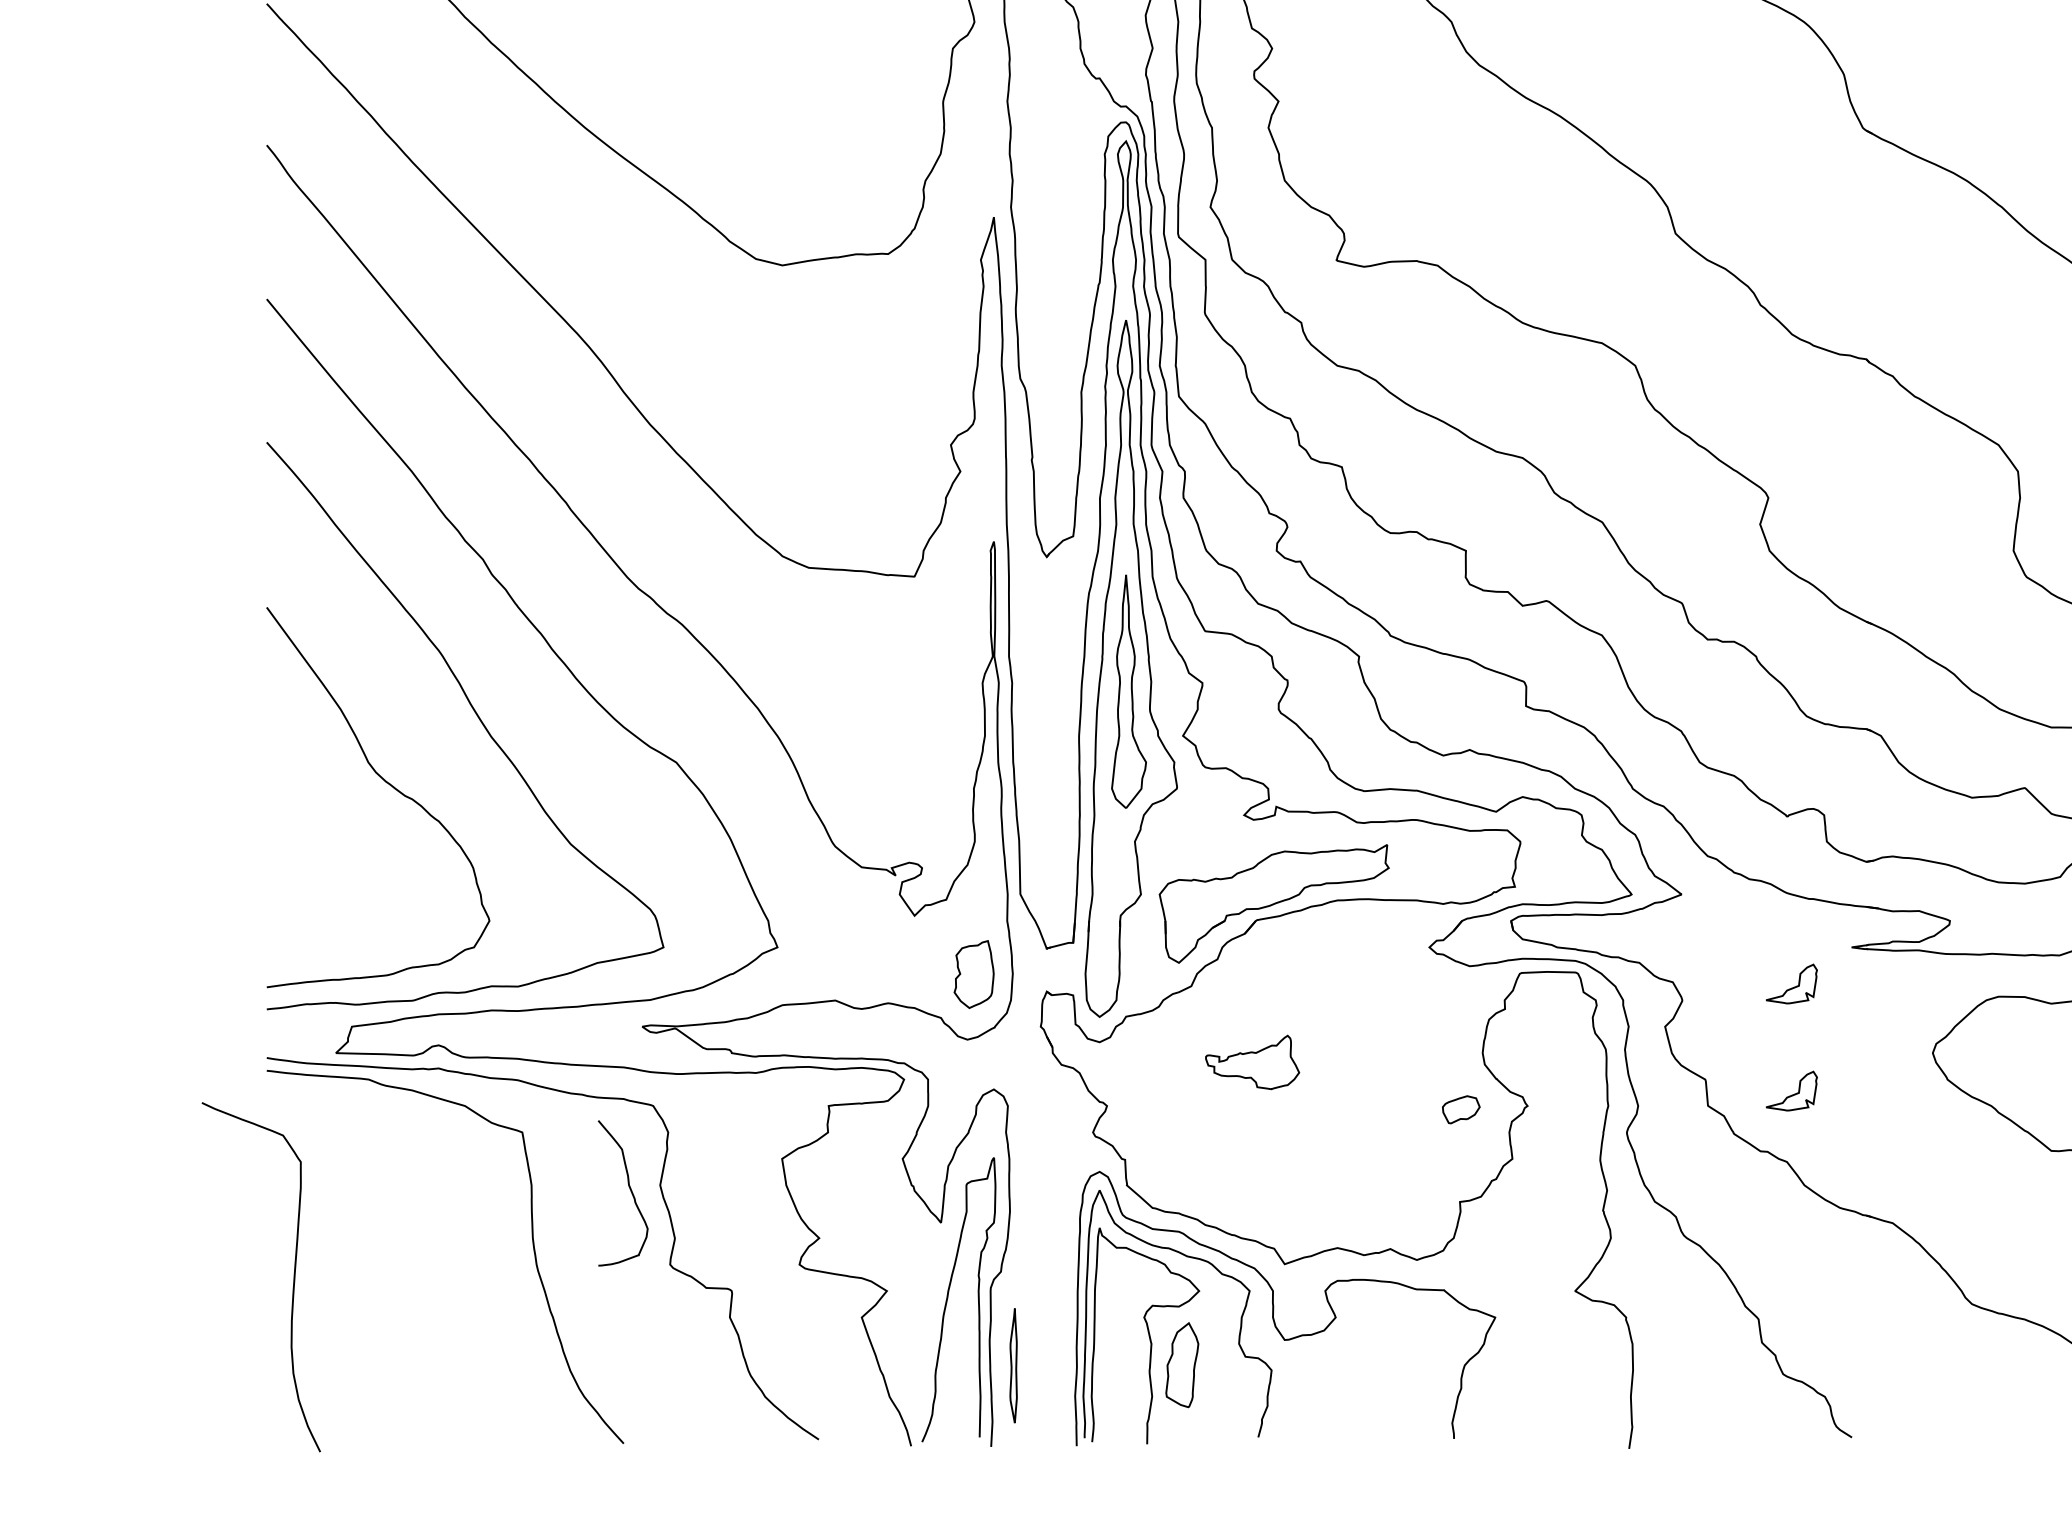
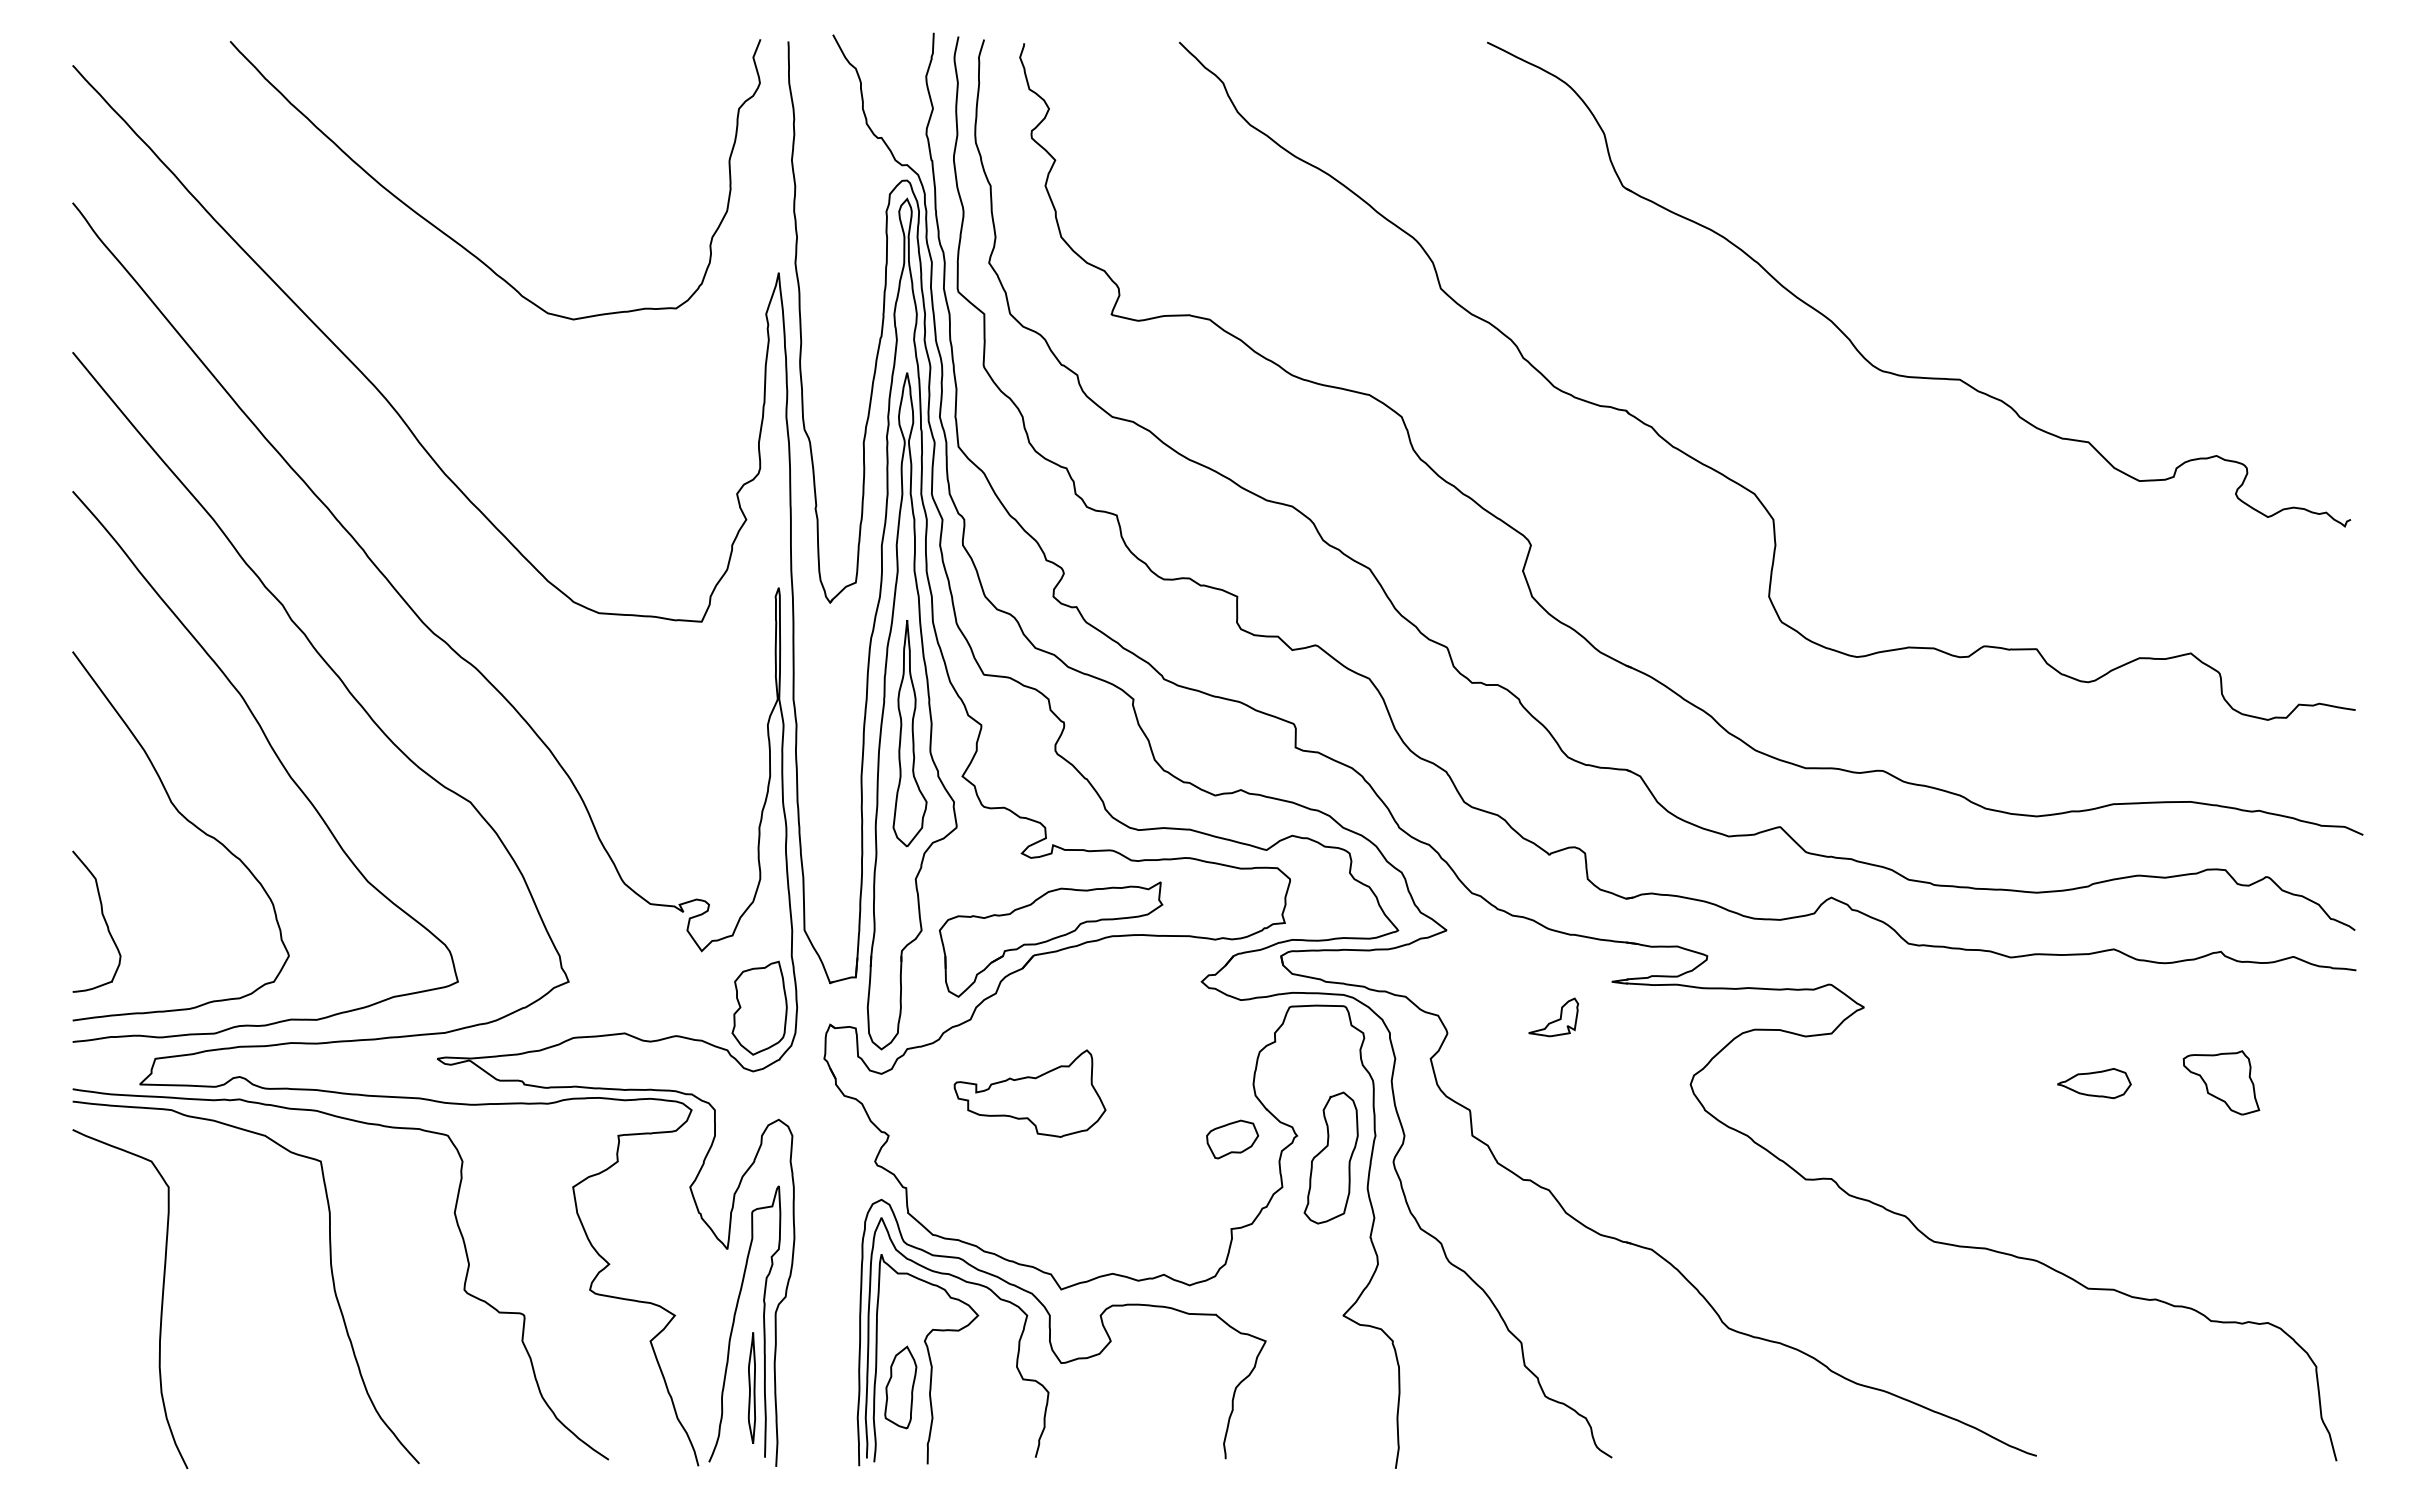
part: (974, 973) -> (759, 1007), size x1.43
part: (1252, 1062) -> (1029, 1093), size x1.67
part: (1791, 1091) -> (1553, 1121), removed
part: (1461, 1109) -> (1232, 1139), size x1.43
part: (1561, 1128) -> (1330, 1157), added
curve: (630, 1191) -> (103, 919), moved
curve: (293, 1276) -> (161, 1298), moved
part: (1013, 1365) -> (751, 1387), moved
part: (1182, 1365) -> (900, 1387), moved

